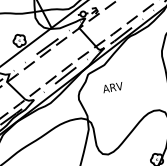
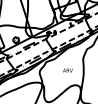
text: (111, 87) -> (67, 70), moved

